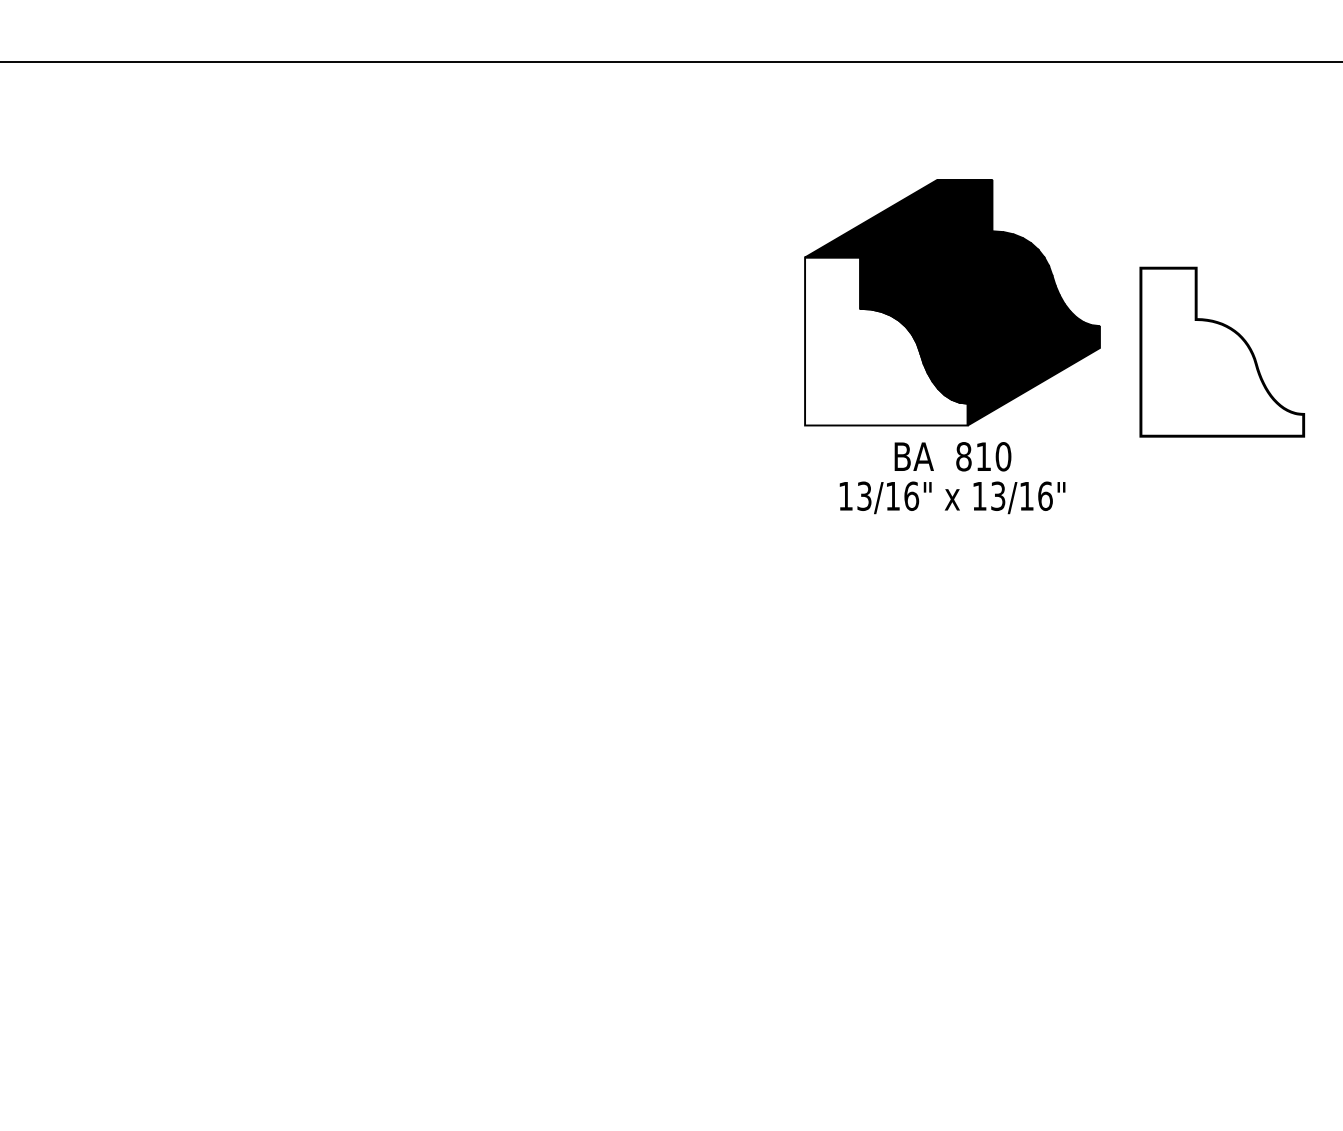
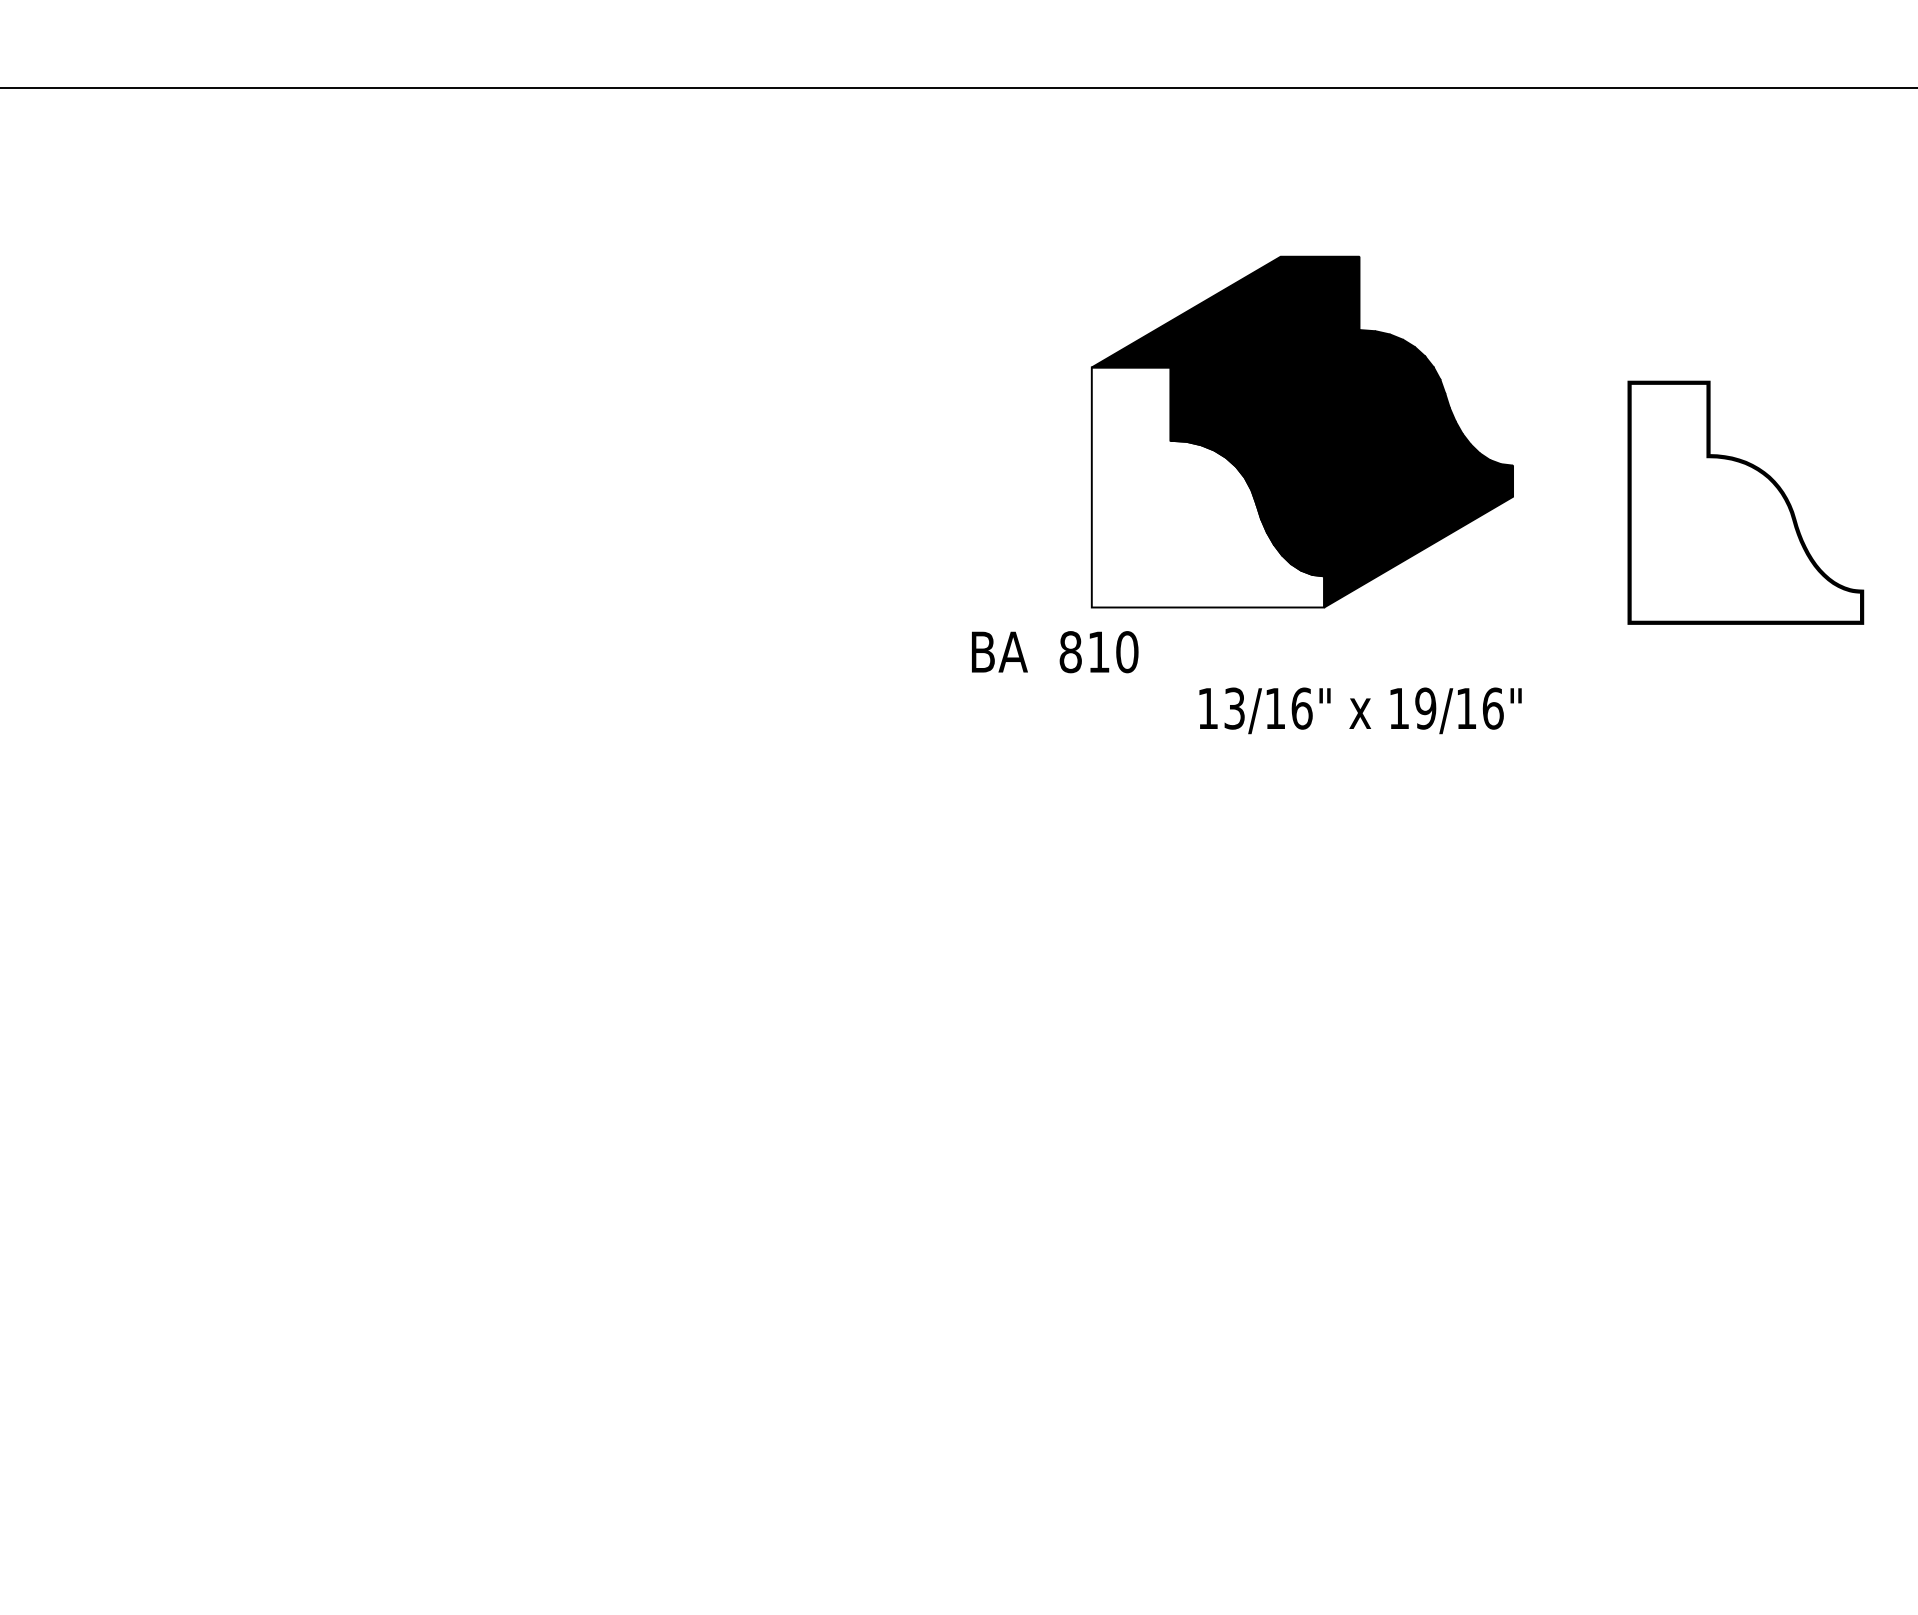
part: (951, 302) -> (1301, 431), moved
text: (953, 456) -> (1055, 652), moved
text: (998, 496) -> (1425, 708), 13/16" -> 19/16"

